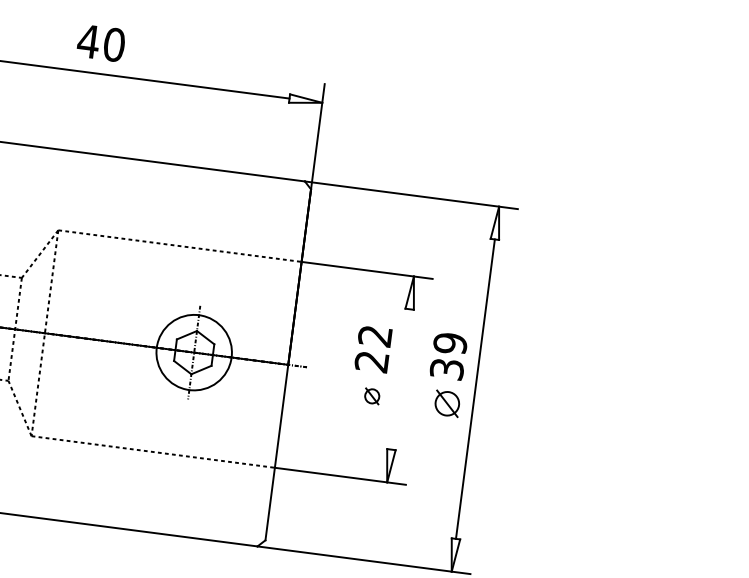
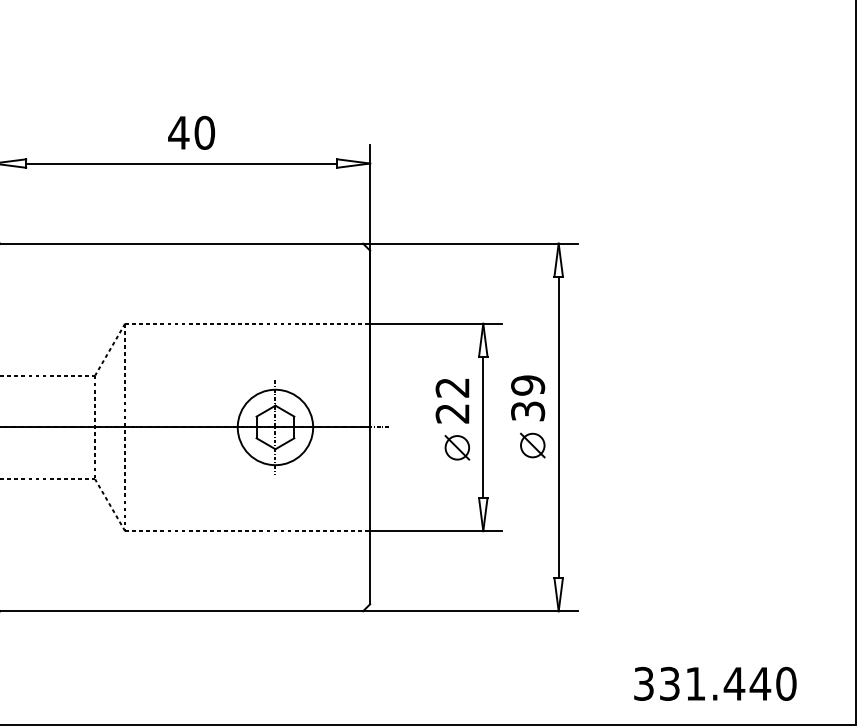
text: (101, 42) -> (191, 132), moved
line: (400, 379) -> (483, 427), added
part: (372, 396) -> (457, 447), size x1.67

